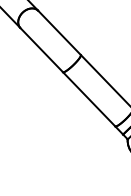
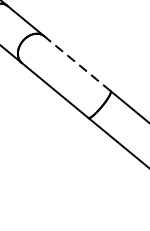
line: (59, 32) -> (77, 63), solid -> dashed

